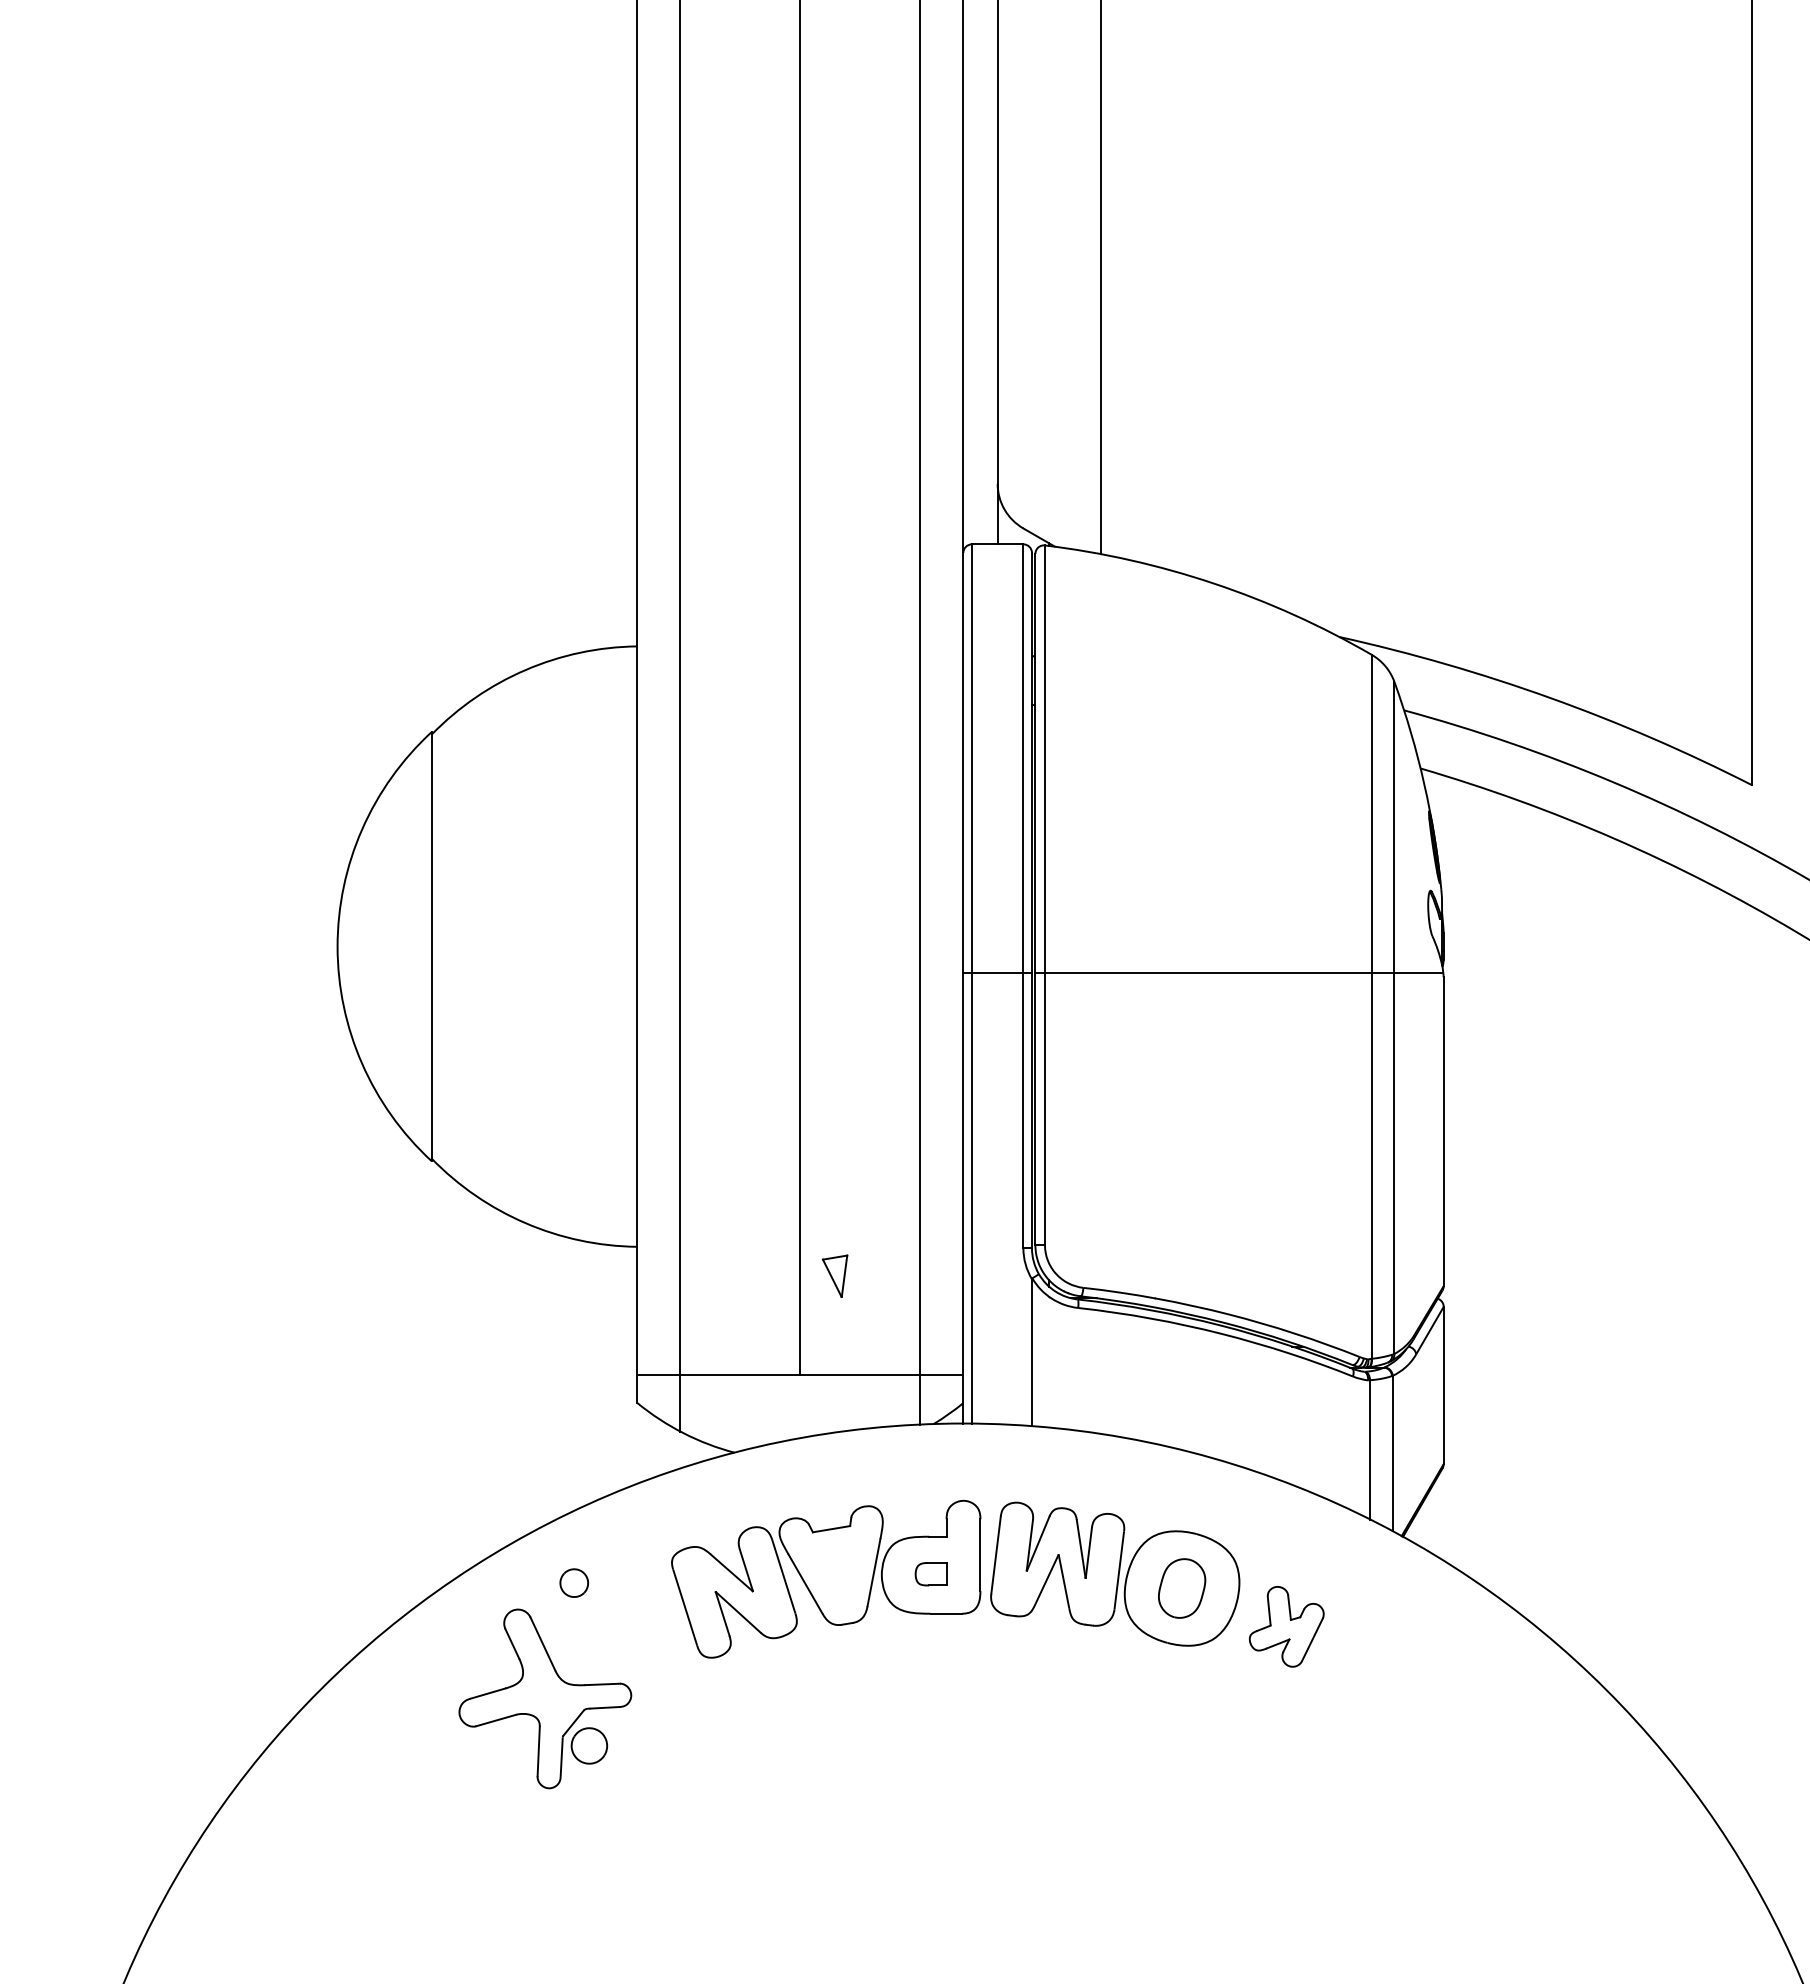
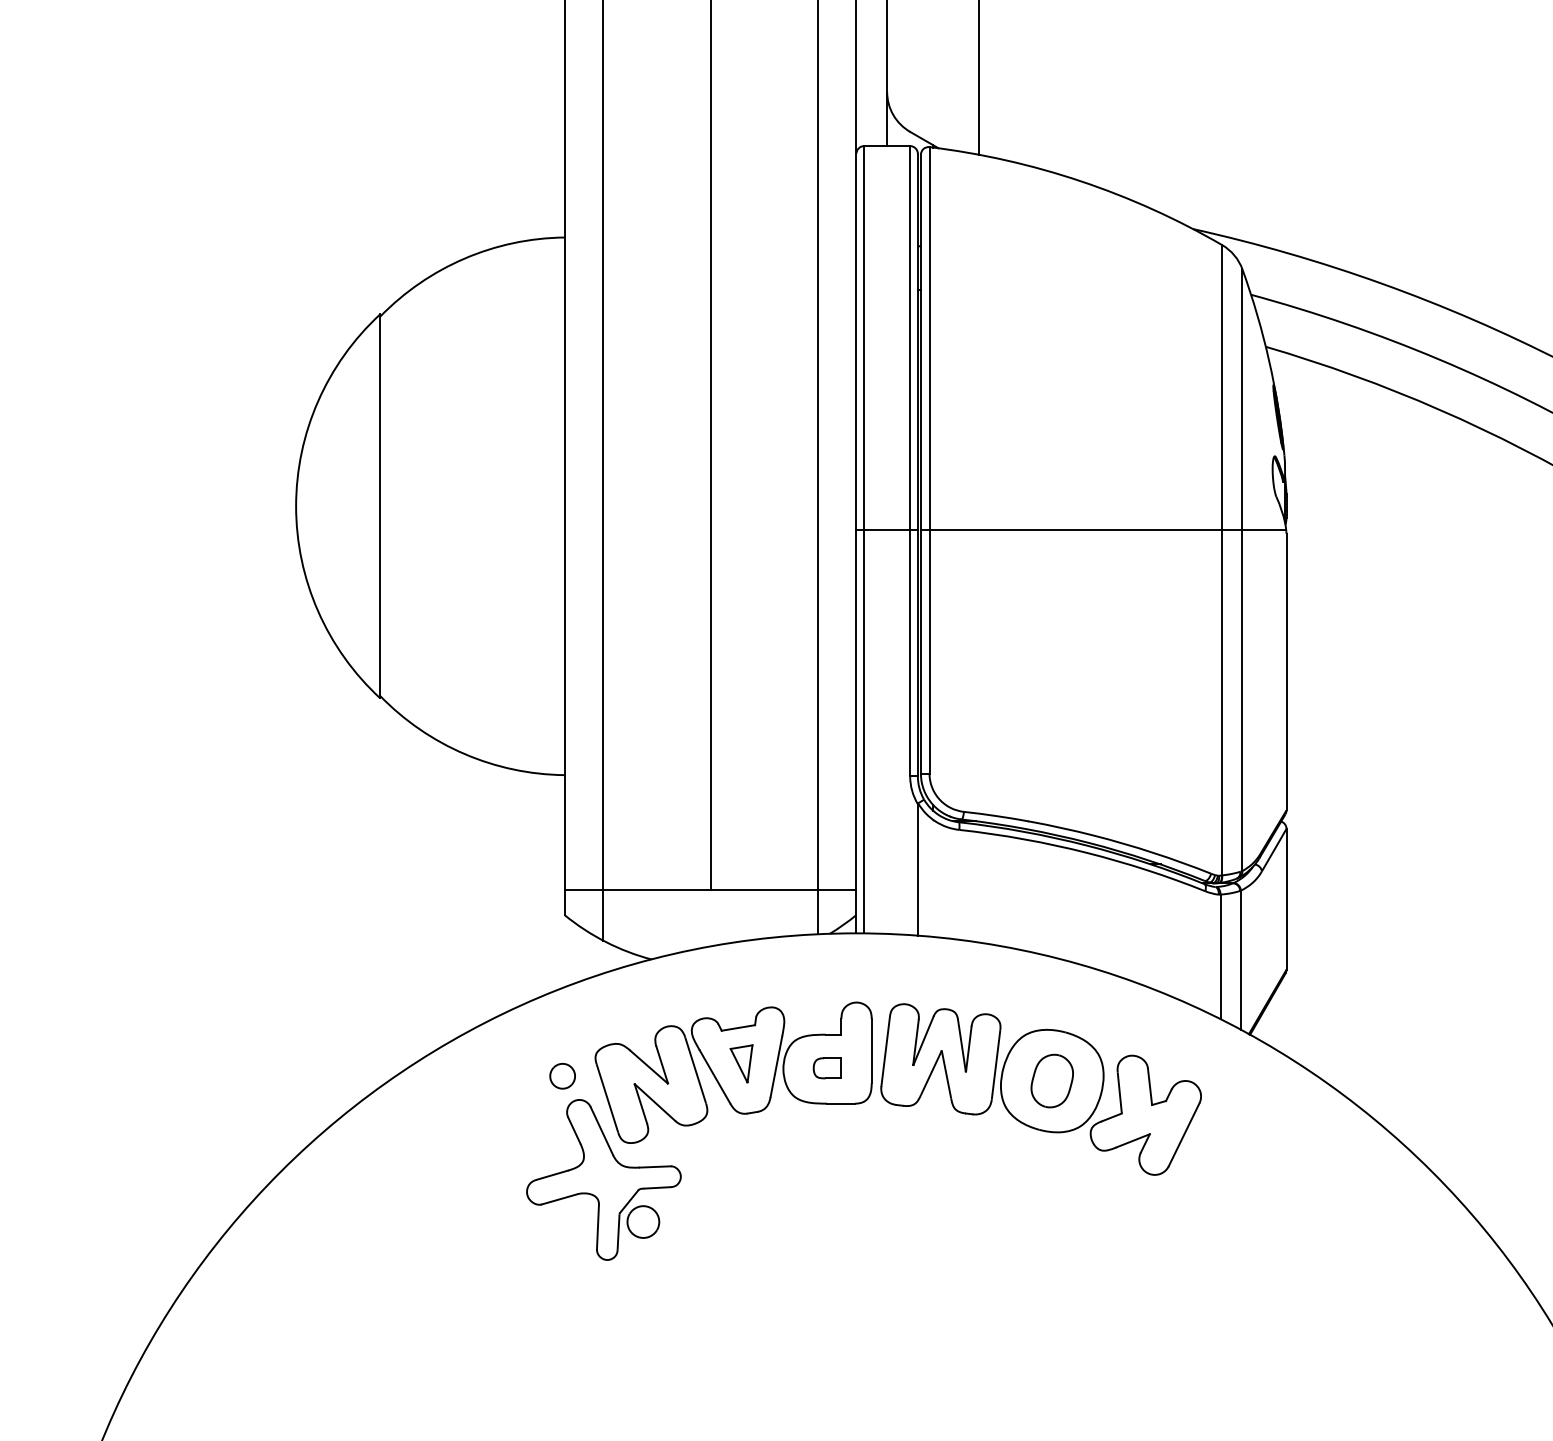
part: (834, 1275) -> (741, 1063), moved
part: (573, 1582) -> (561, 1075), moved
part: (1286, 1626) -> (1145, 1115), size x1.67
part: (545, 1698) -> (604, 1179), moved

